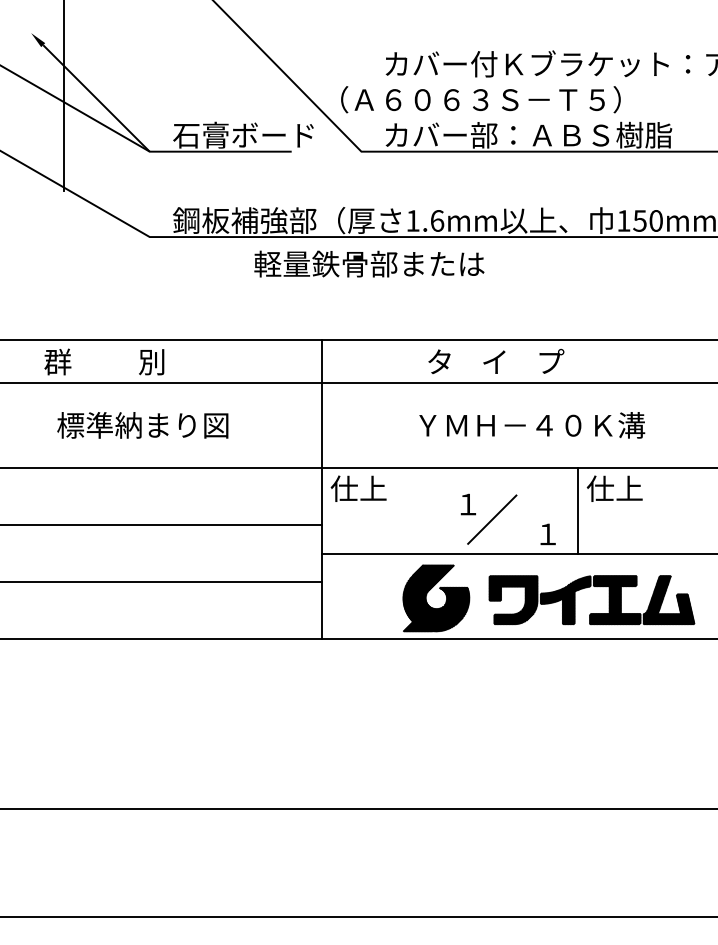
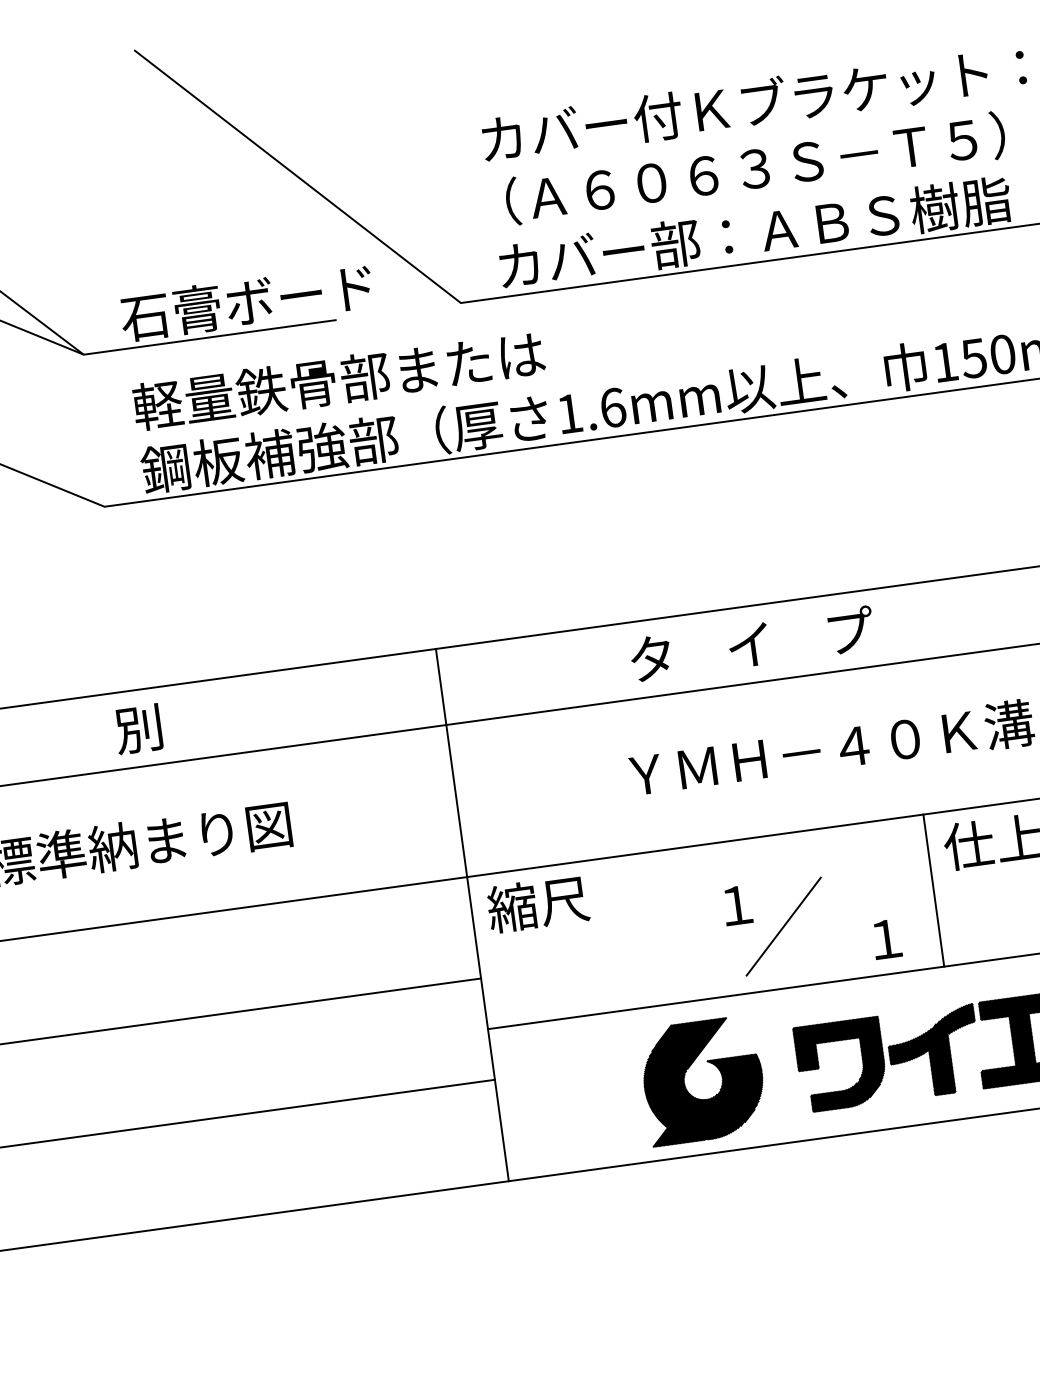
text: (480, 99) -> (754, 168), moved
text: (369, 263) -> (338, 379), moved
text: (358, 488) -> (537, 903), 仕上 -> 縮尺

